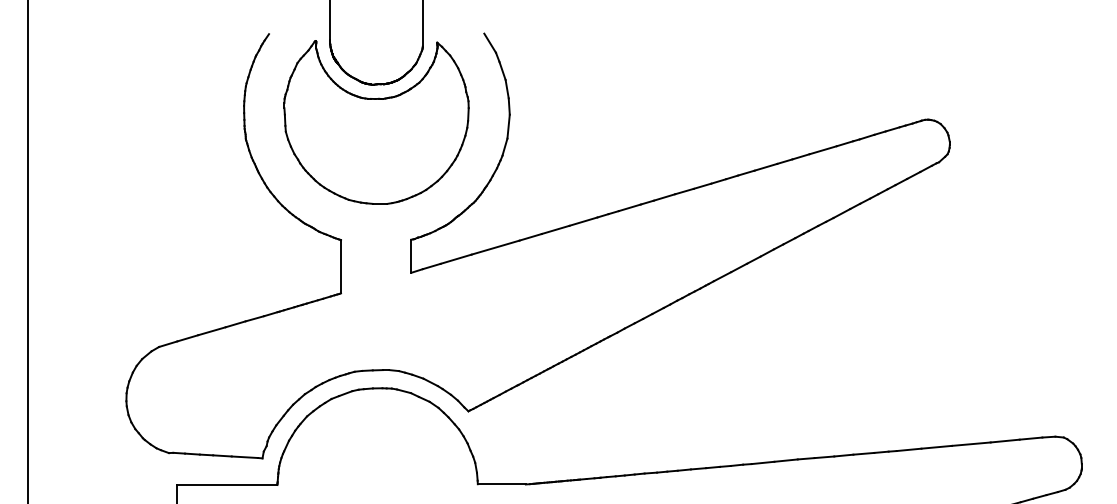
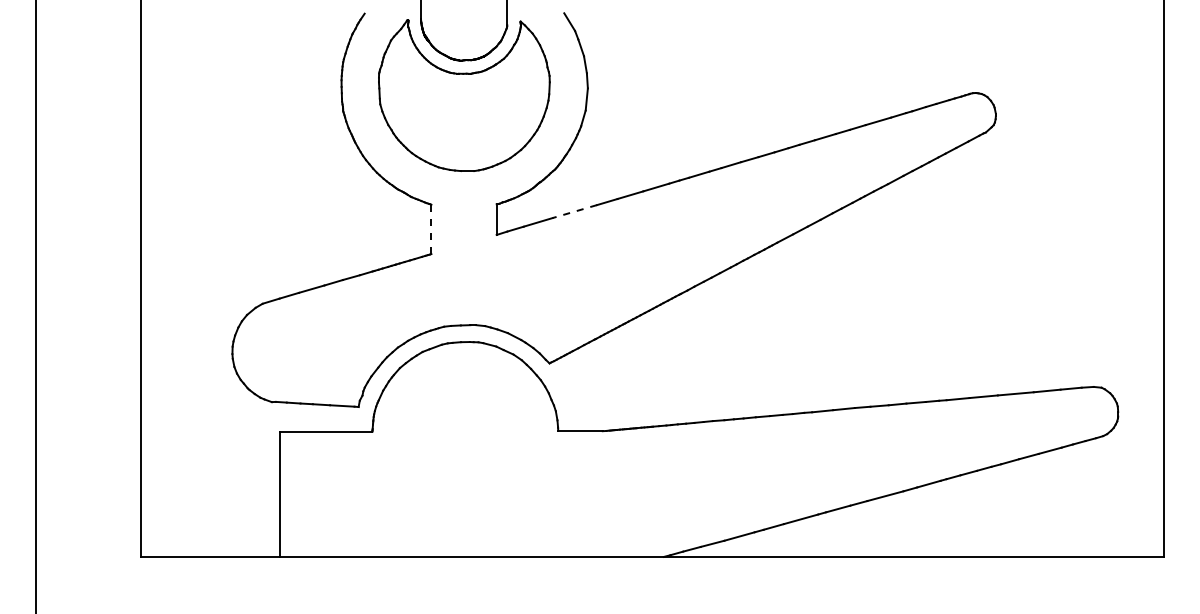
line: (495, 247) -> (574, 211), solid -> dashed
line: (341, 266) -> (431, 229), solid -> dashed

